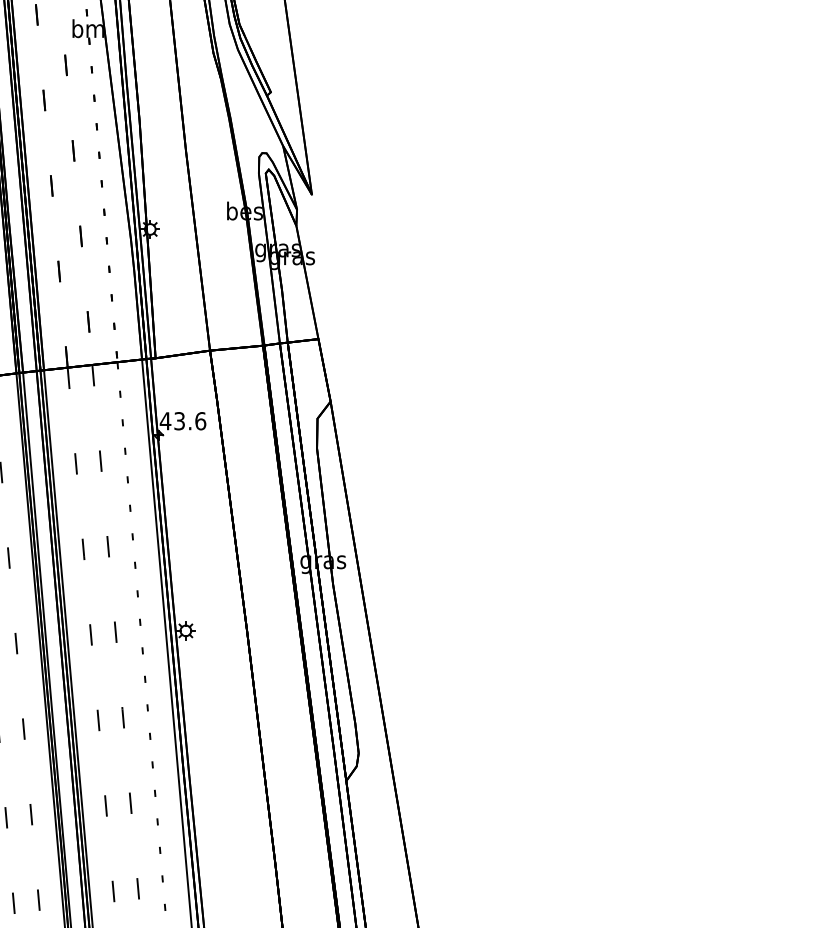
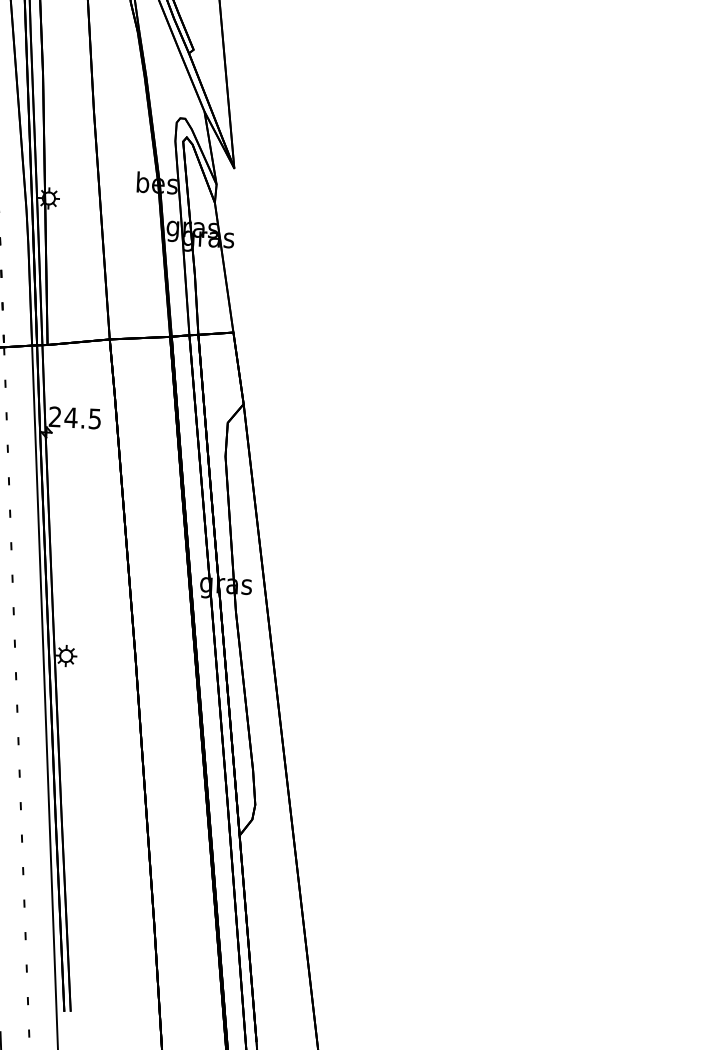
text: (182, 421) -> (74, 418), 43.6 -> 24.5

